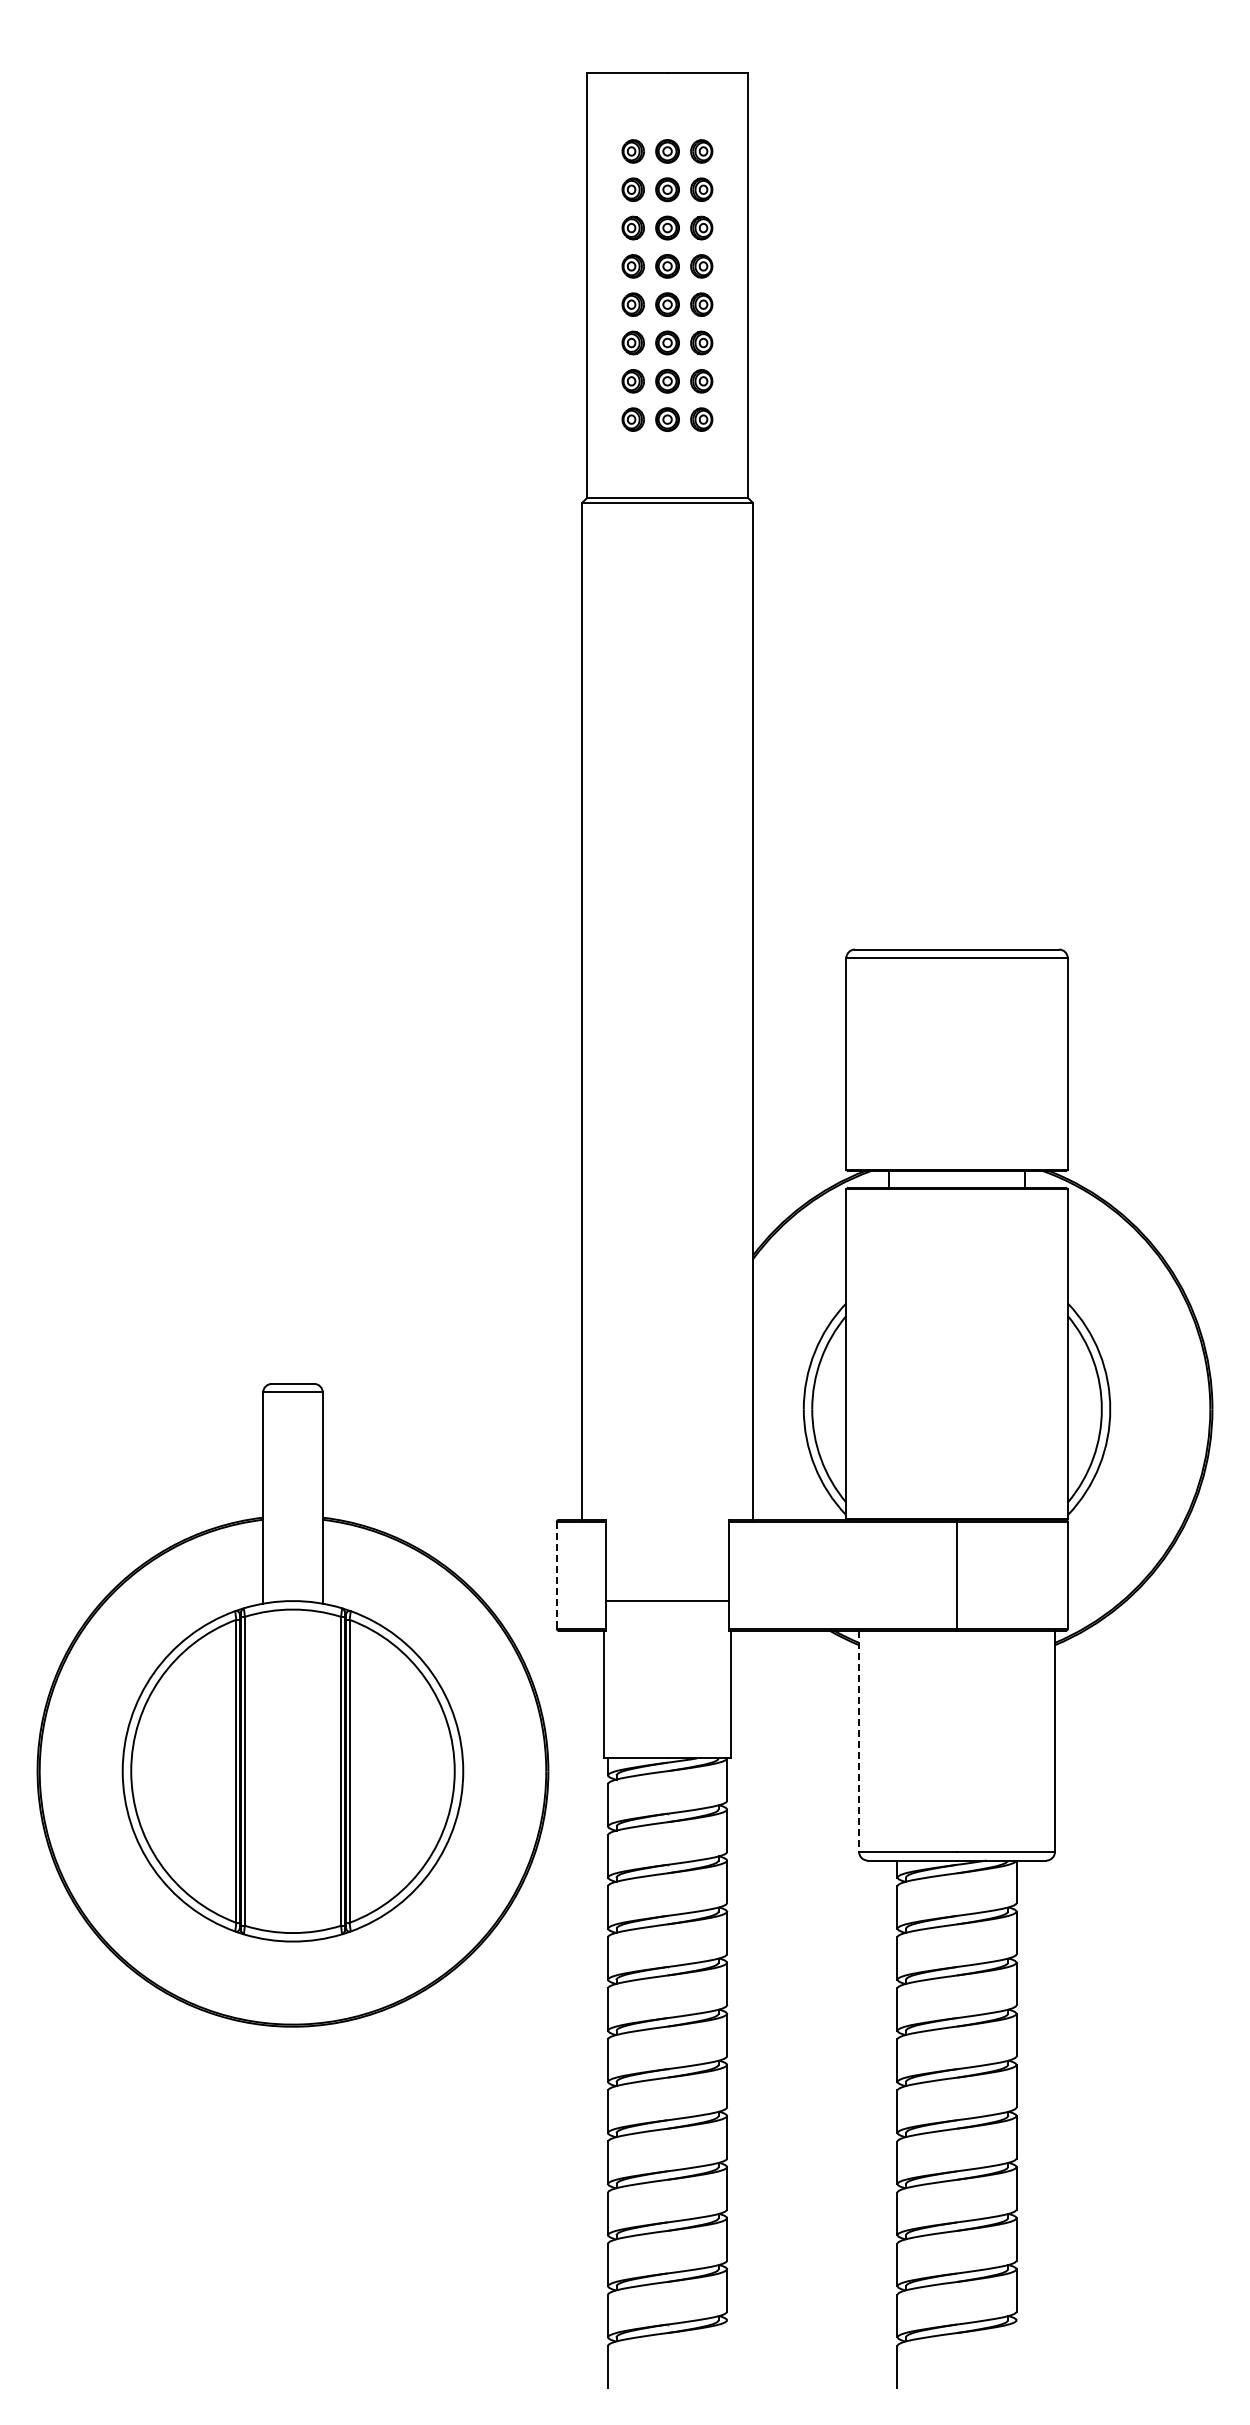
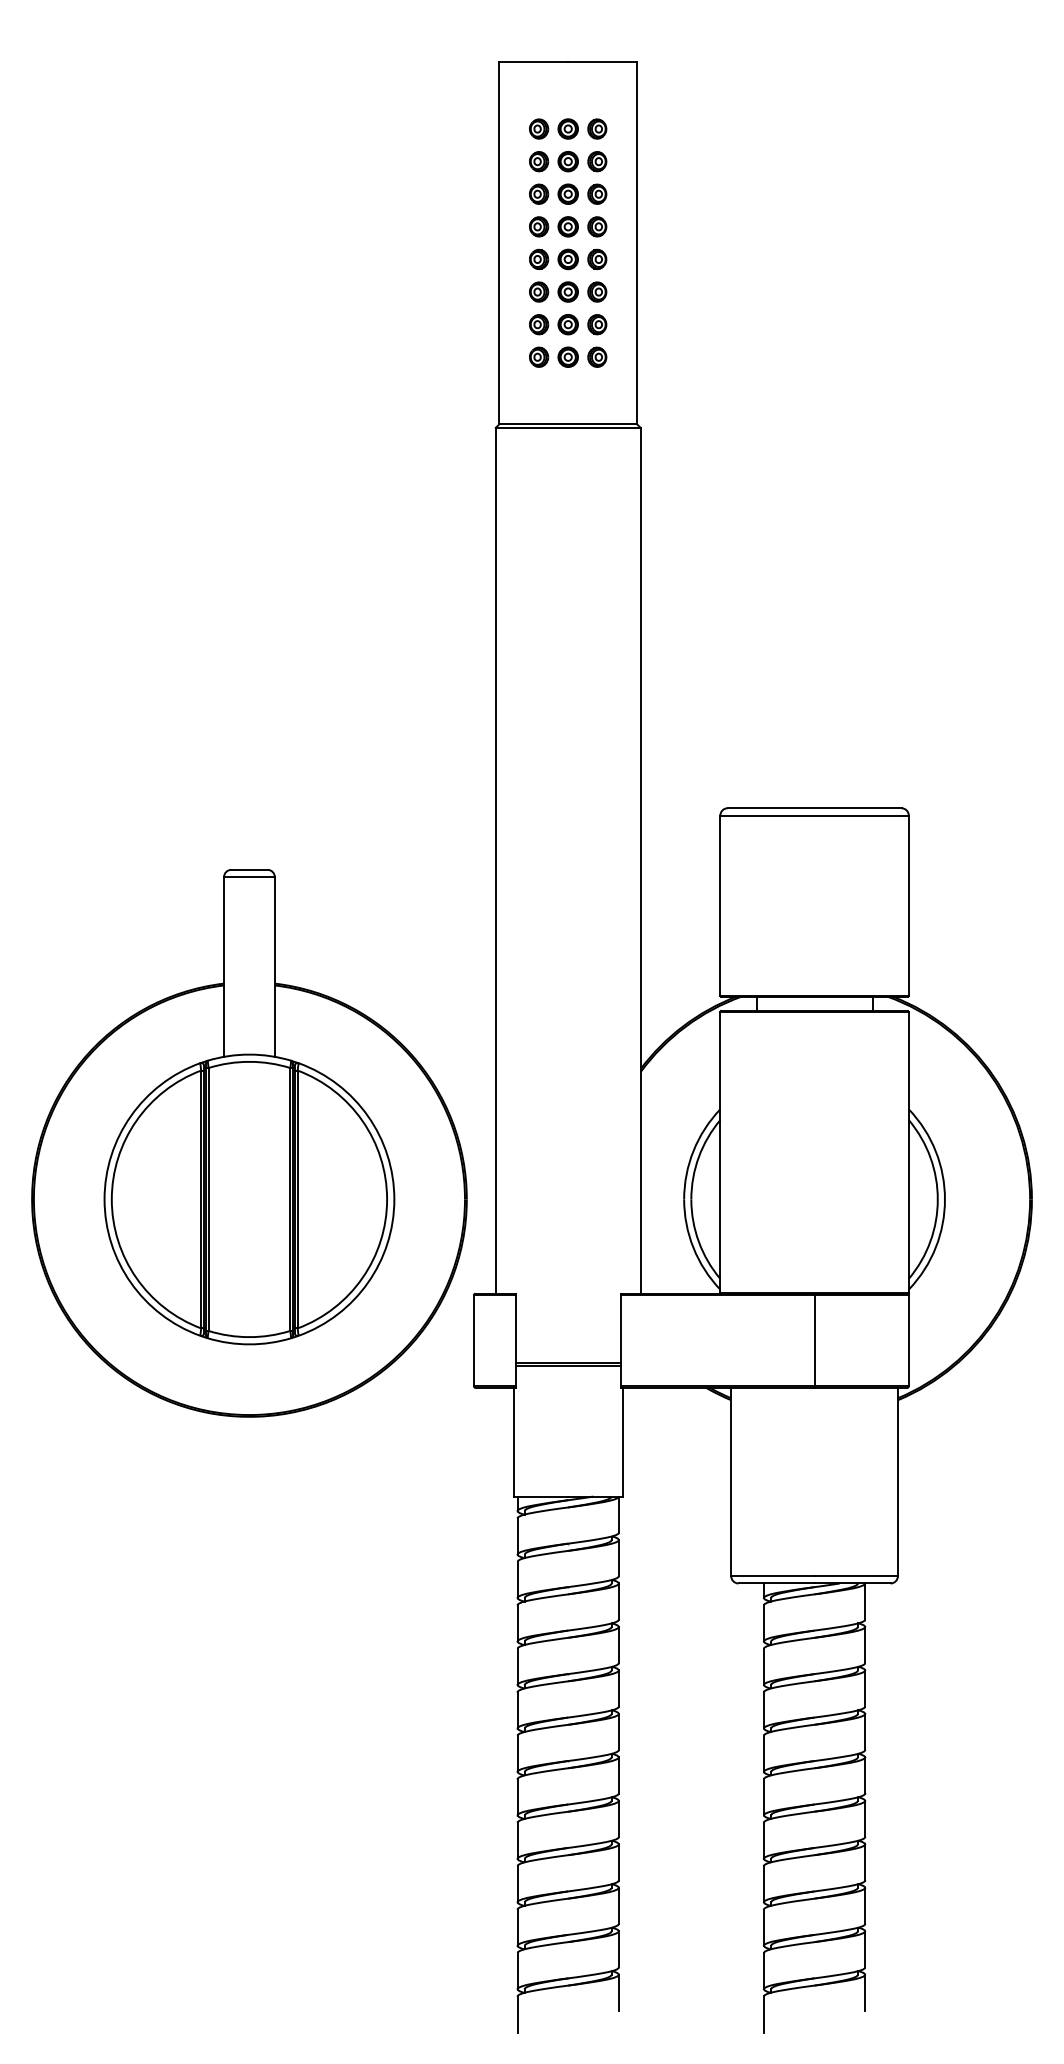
line: (556, 1575) -> (473, 1340), dashed -> solid
line: (667, 1605) -> (568, 1366), added
part: (292, 1705) -> (249, 1143), moved
line: (859, 1741) -> (731, 1482), dashed -> solid
line: (727, 2341) -> (619, 1992), added
line: (1016, 2341) -> (865, 1992), added

